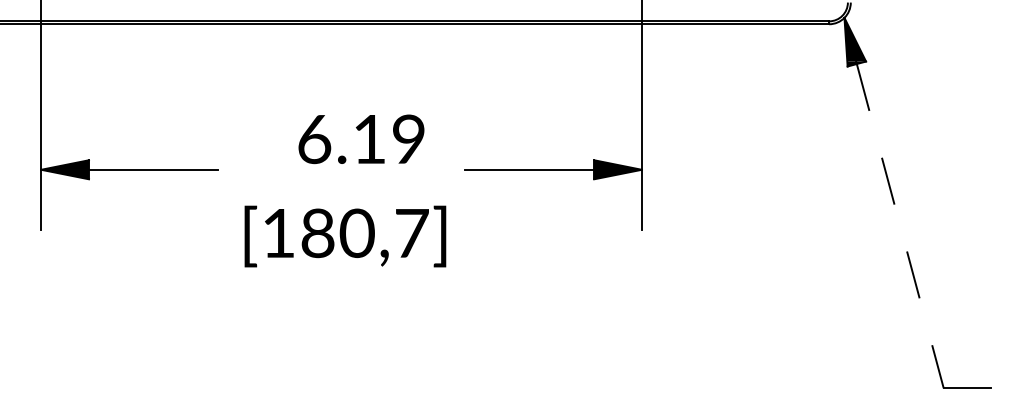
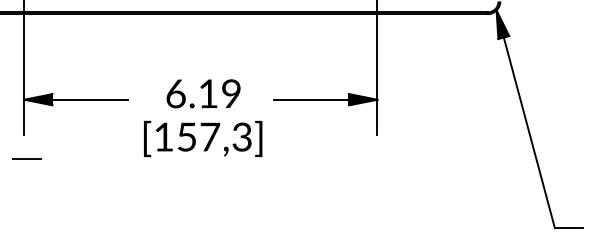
text: (361, 138) -> (203, 93), moved
line: (900, 225) -> (529, 132), dashed -> solid
text: (364, 232) -> (214, 136), [180,7] -> [157,3]
line: (44, 269) -> (26, 158), added

